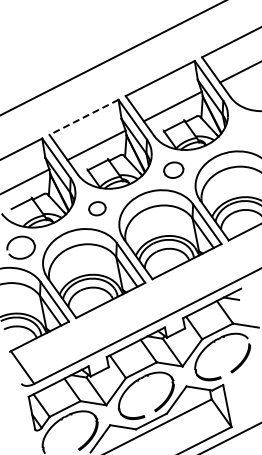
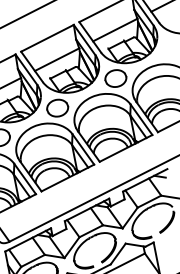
line: (84, 117) -> (47, 38), dashed -> solid
part: (173, 170) -> (115, 78), size x1.43
part: (97, 208) -> (57, 107), size x1.67

